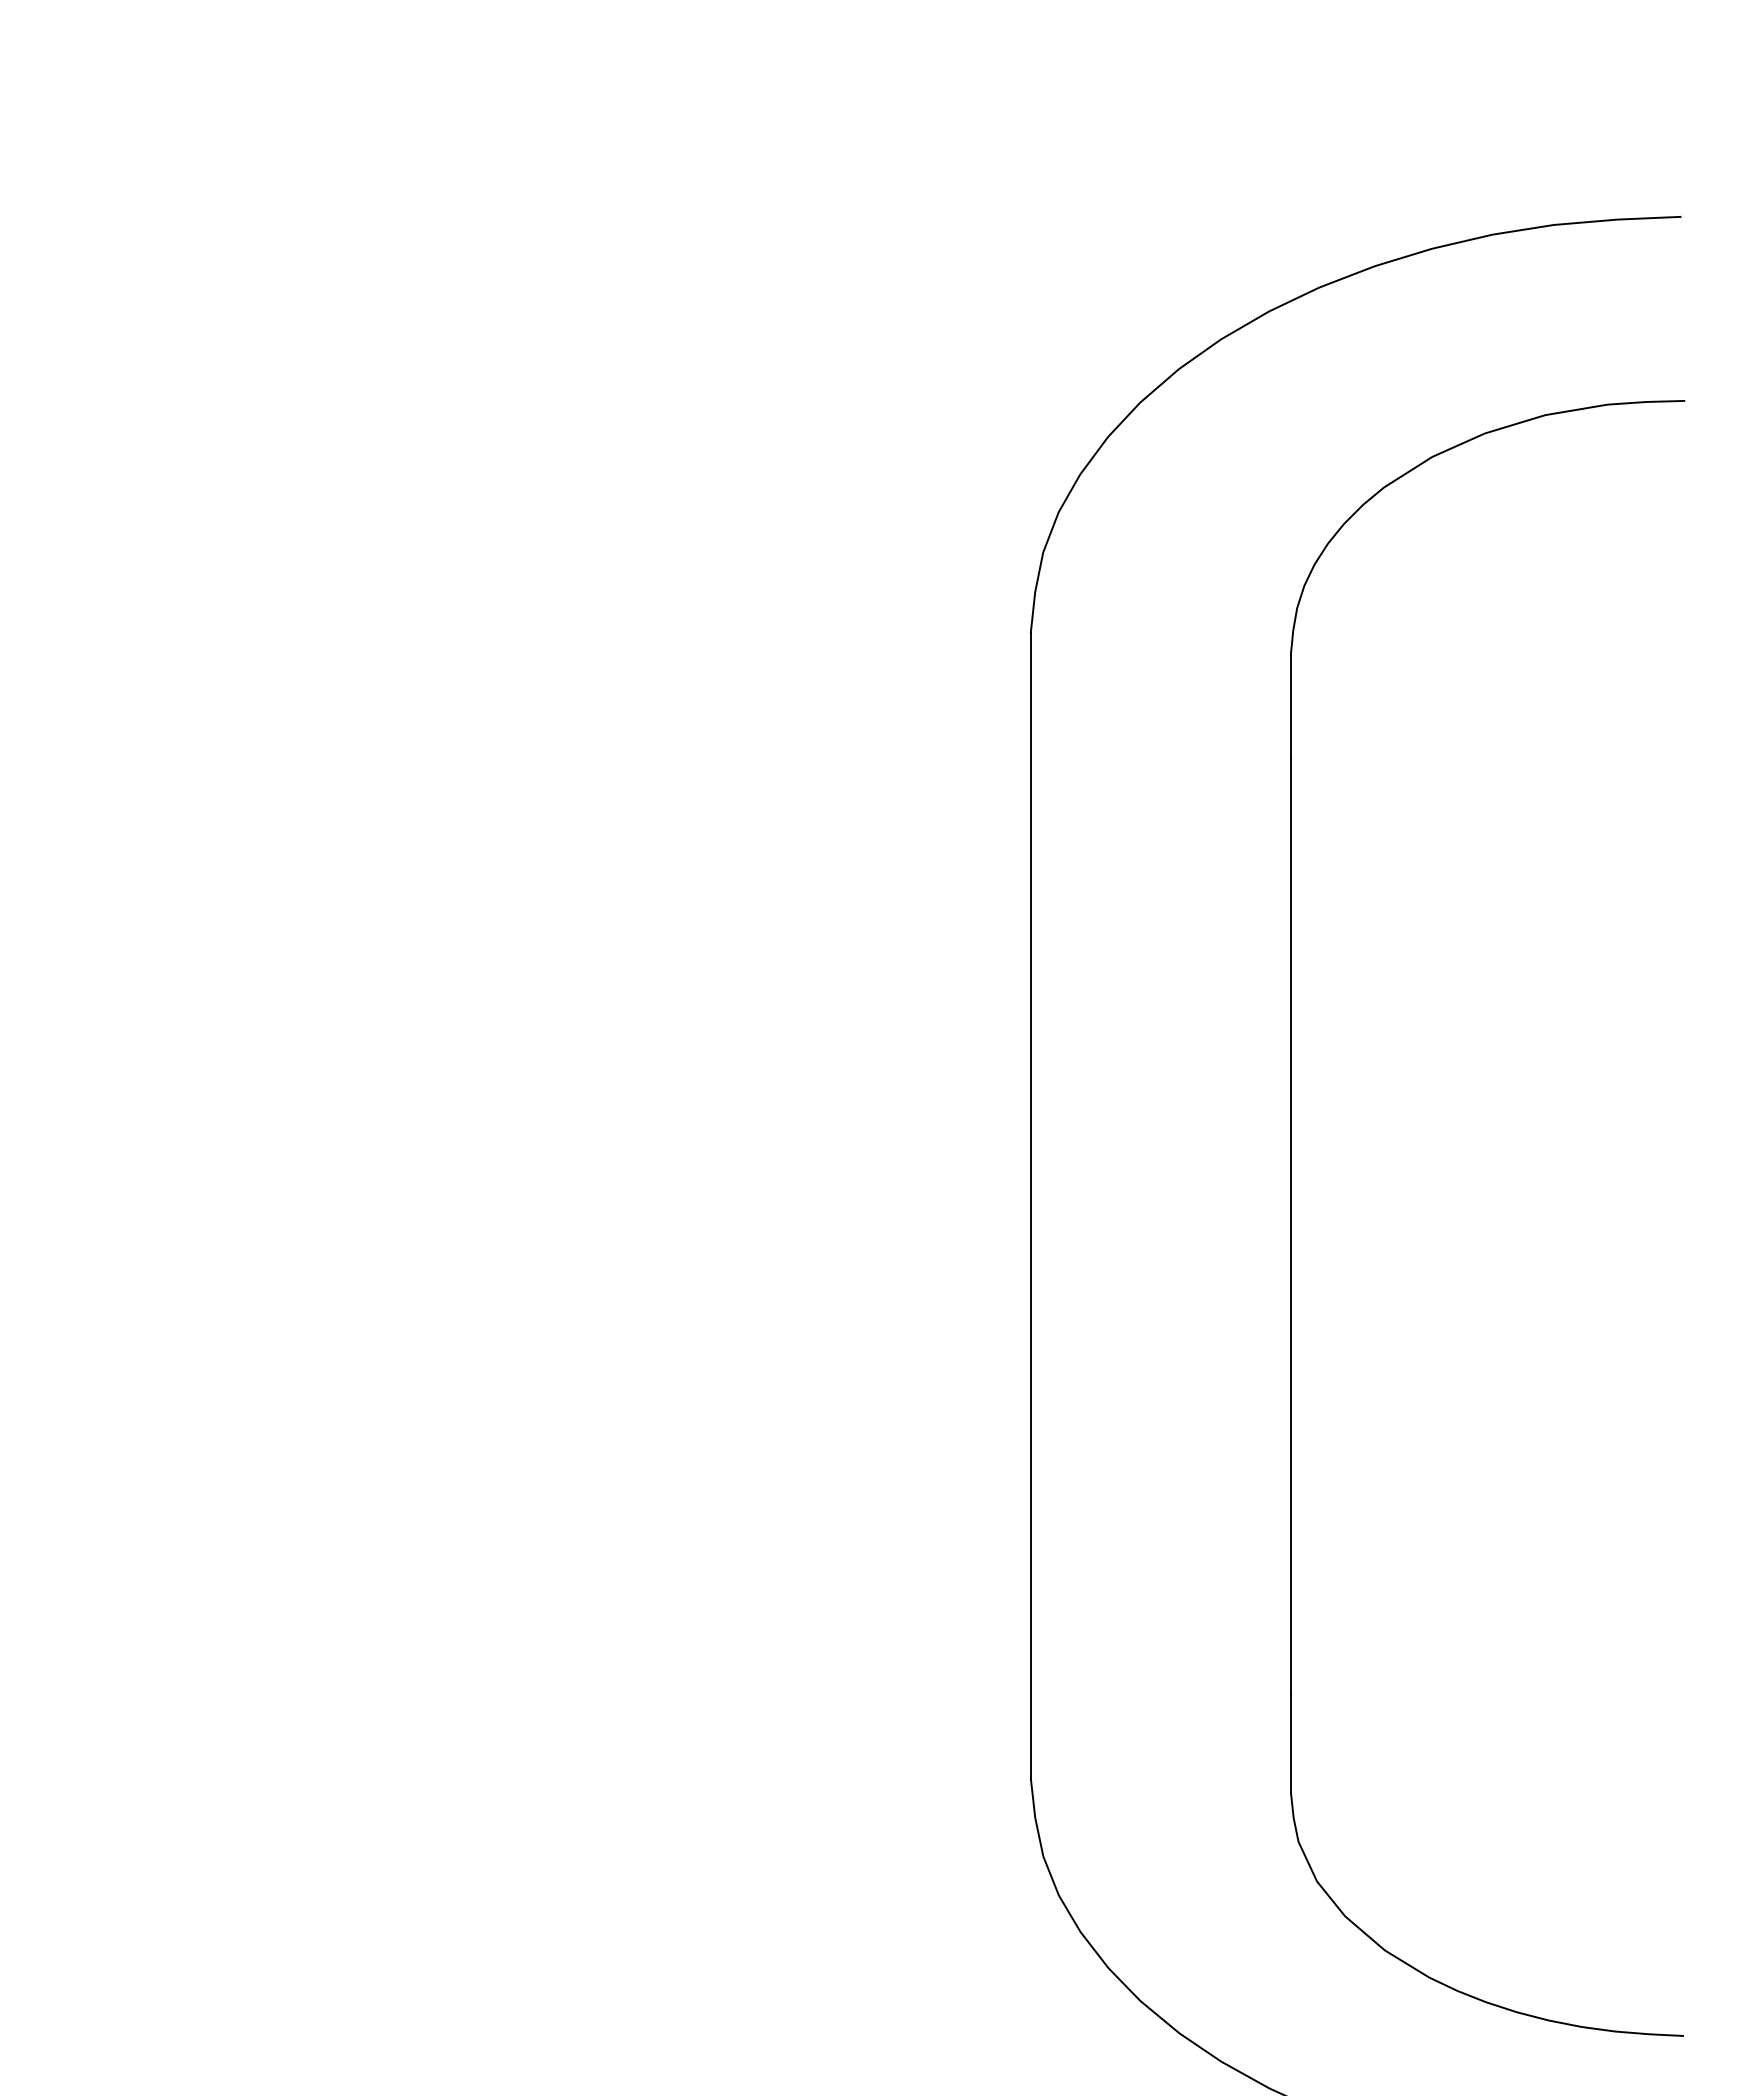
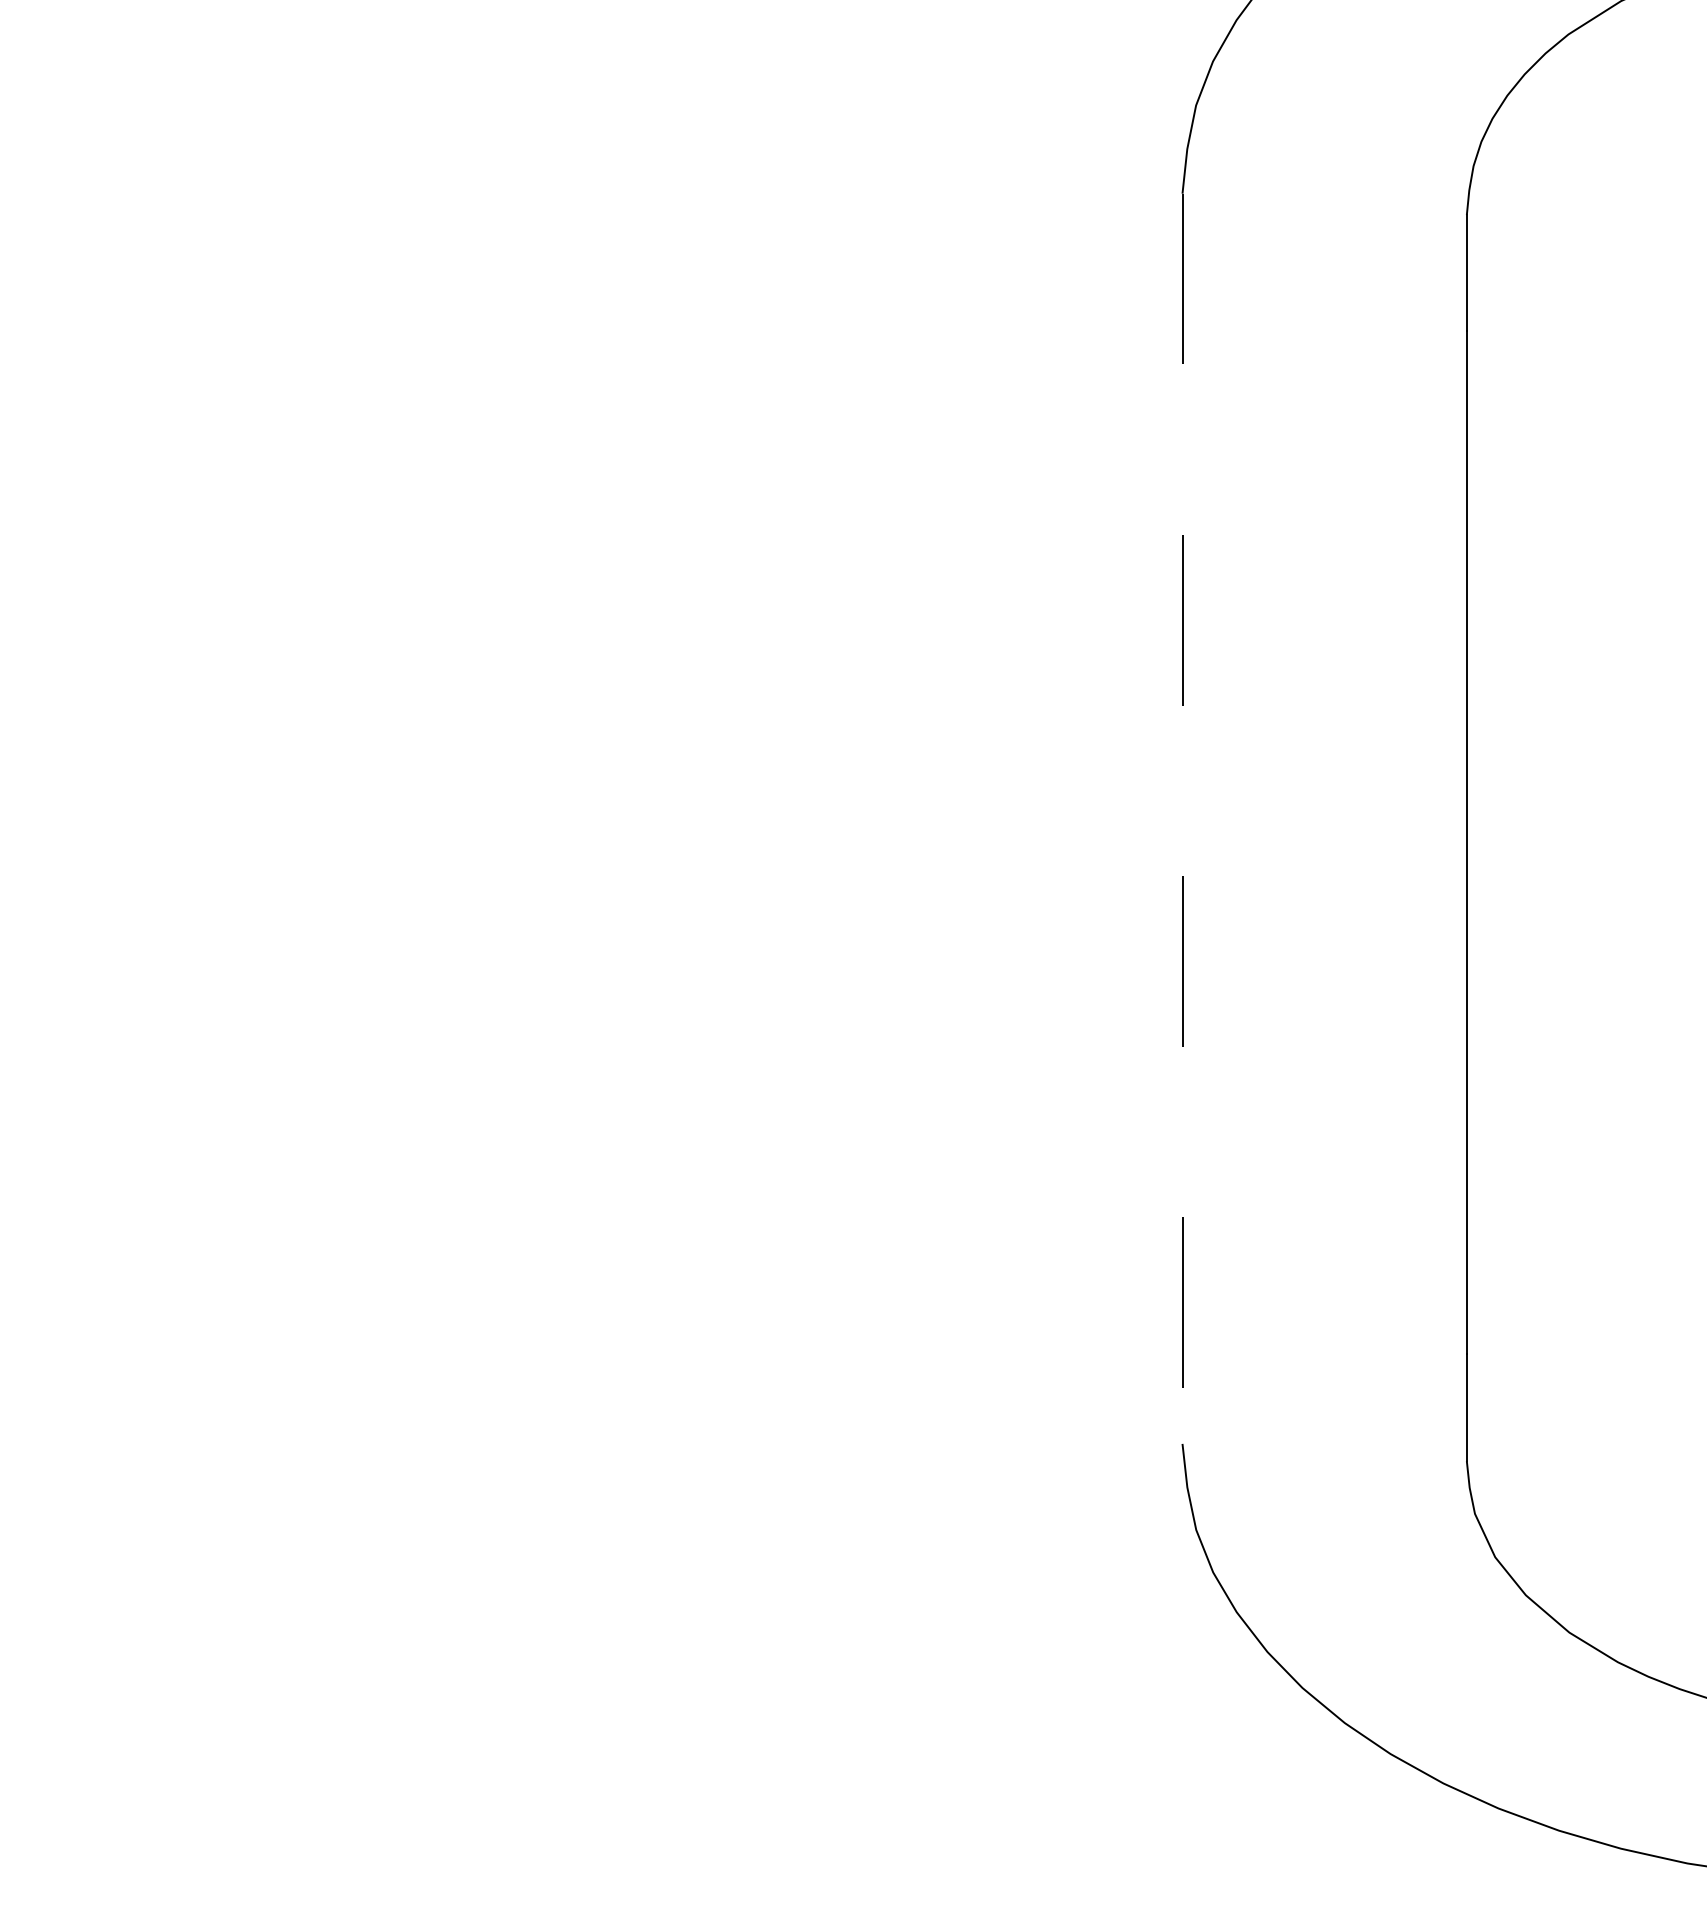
line: (1030, 1205) -> (1182, 818), solid -> dashed

